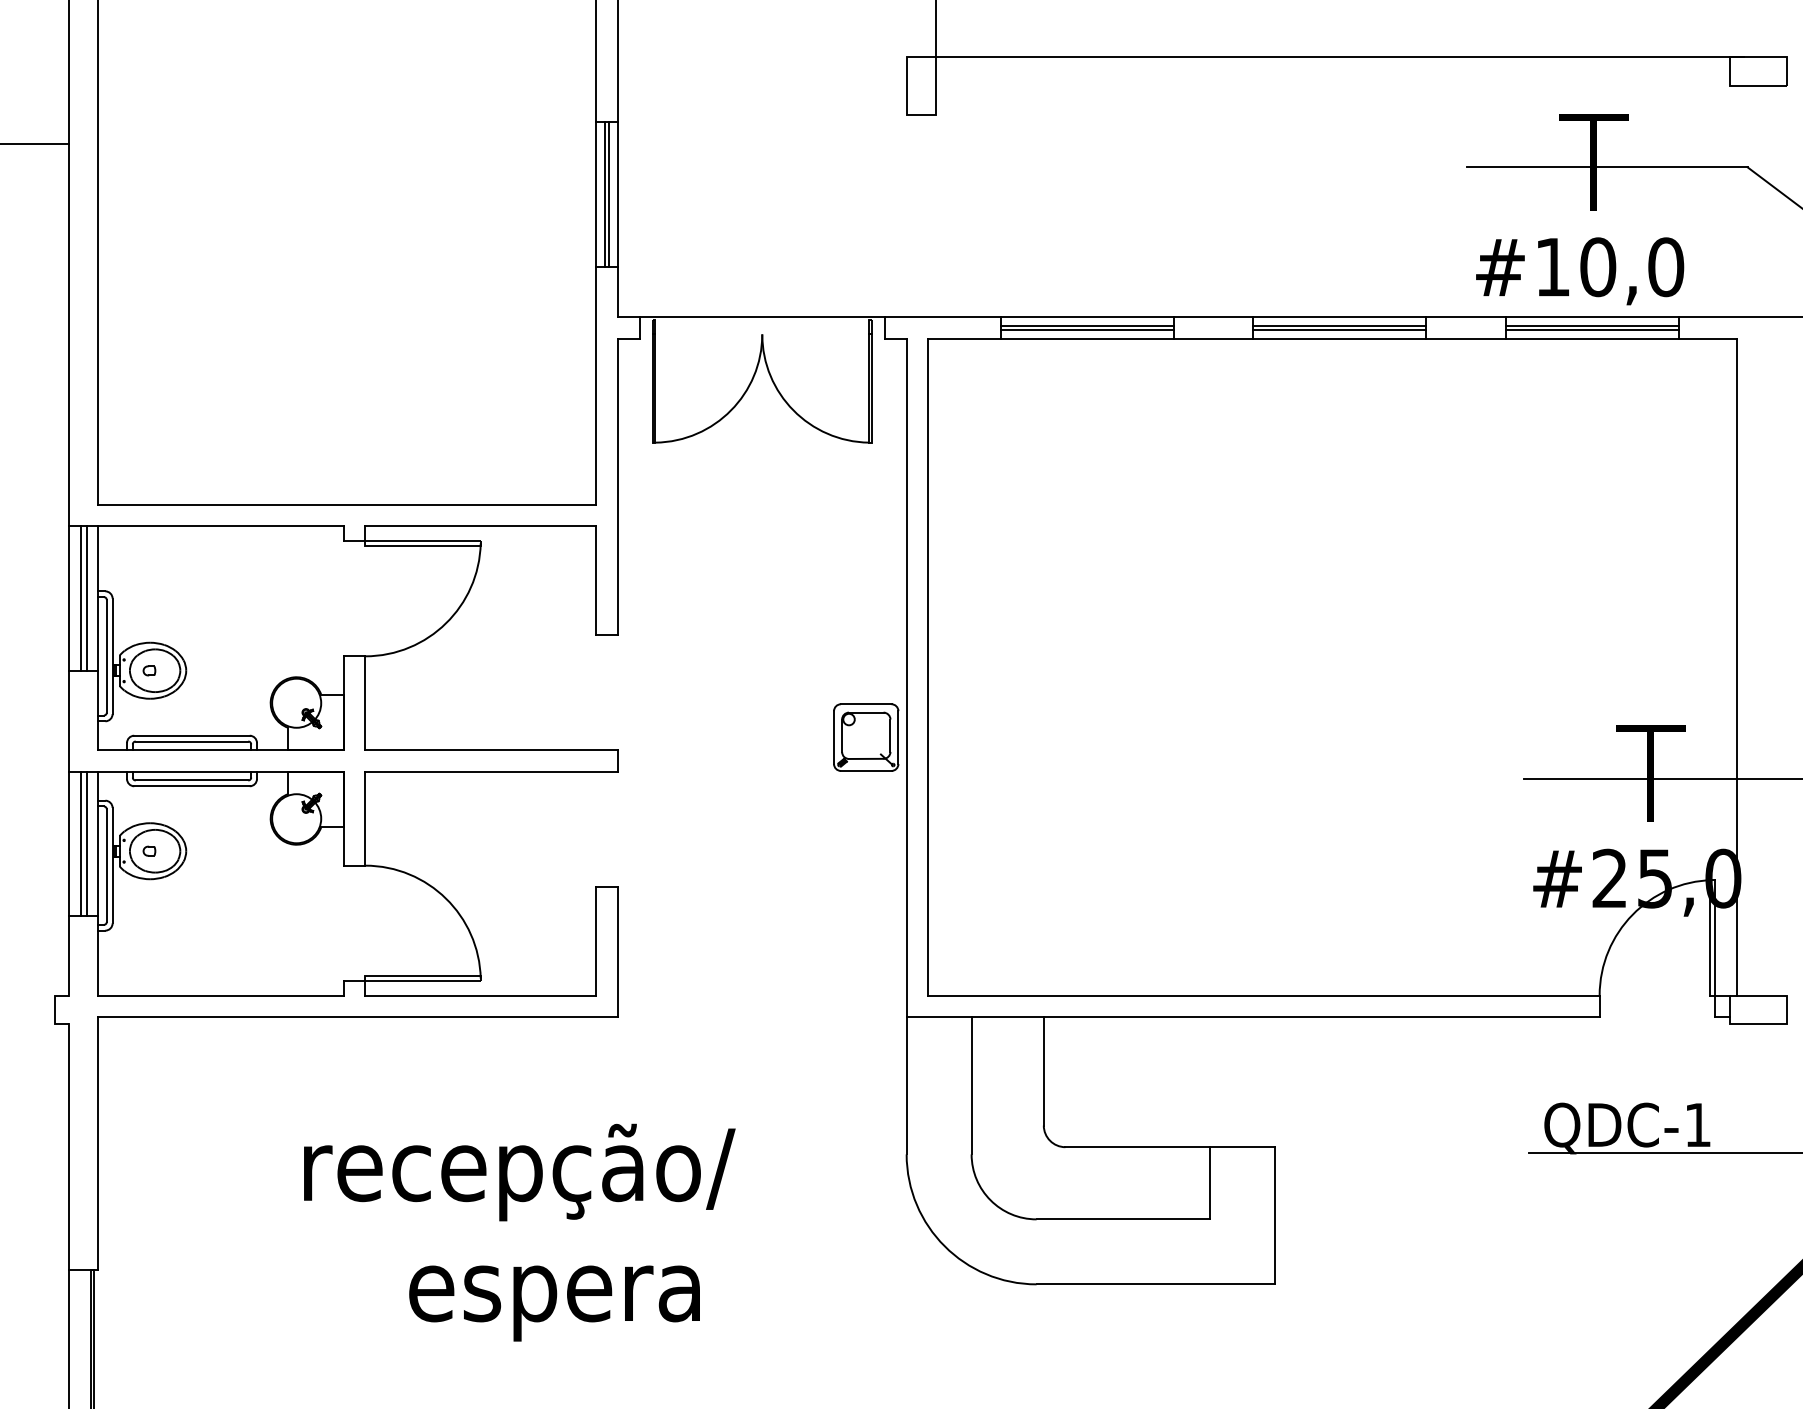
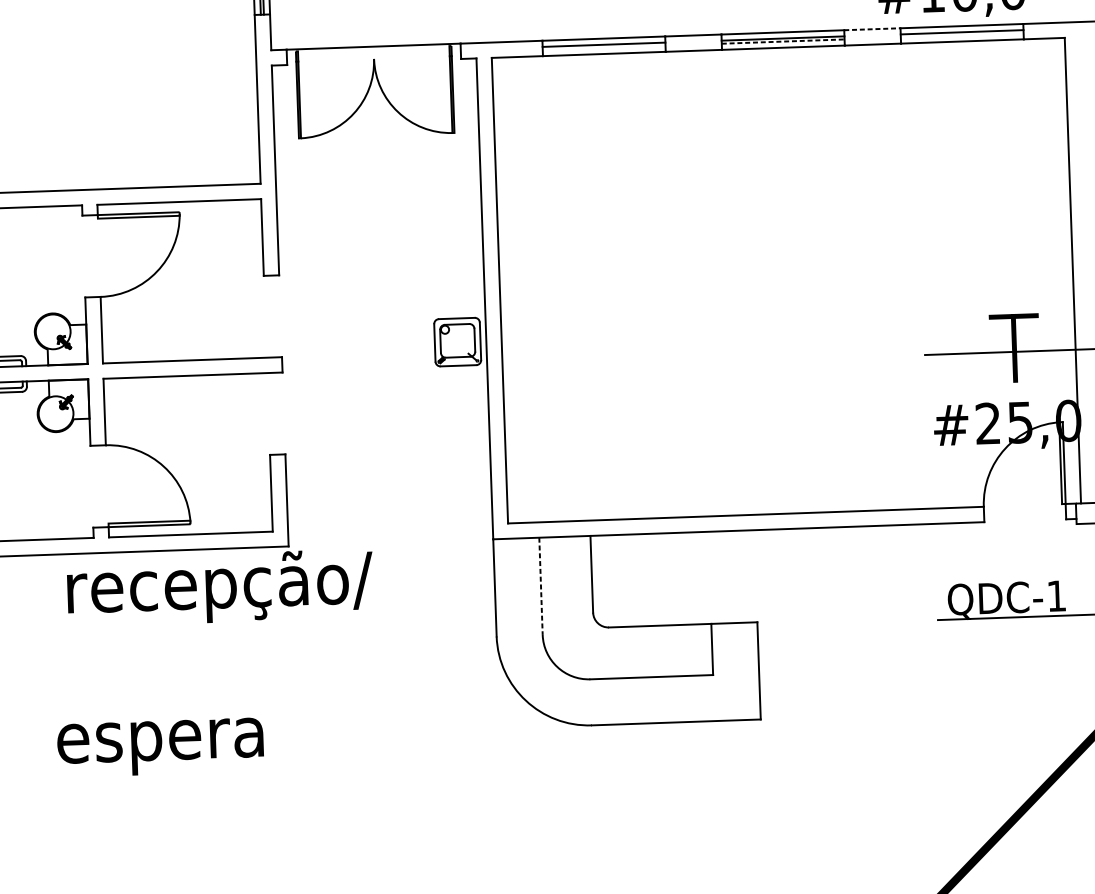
line: (1466, 317) -> (872, 29), solid -> dashed
line: (1086, 330) -> (603, 48), removed
line: (1339, 330) -> (783, 41), solid -> dashed
line: (1592, 330) -> (962, 35), removed
line: (971, 1085) -> (540, 586), solid -> dashed
text: (519, 1172) -> (220, 588), moved
text: (554, 1303) -> (160, 747), moved

